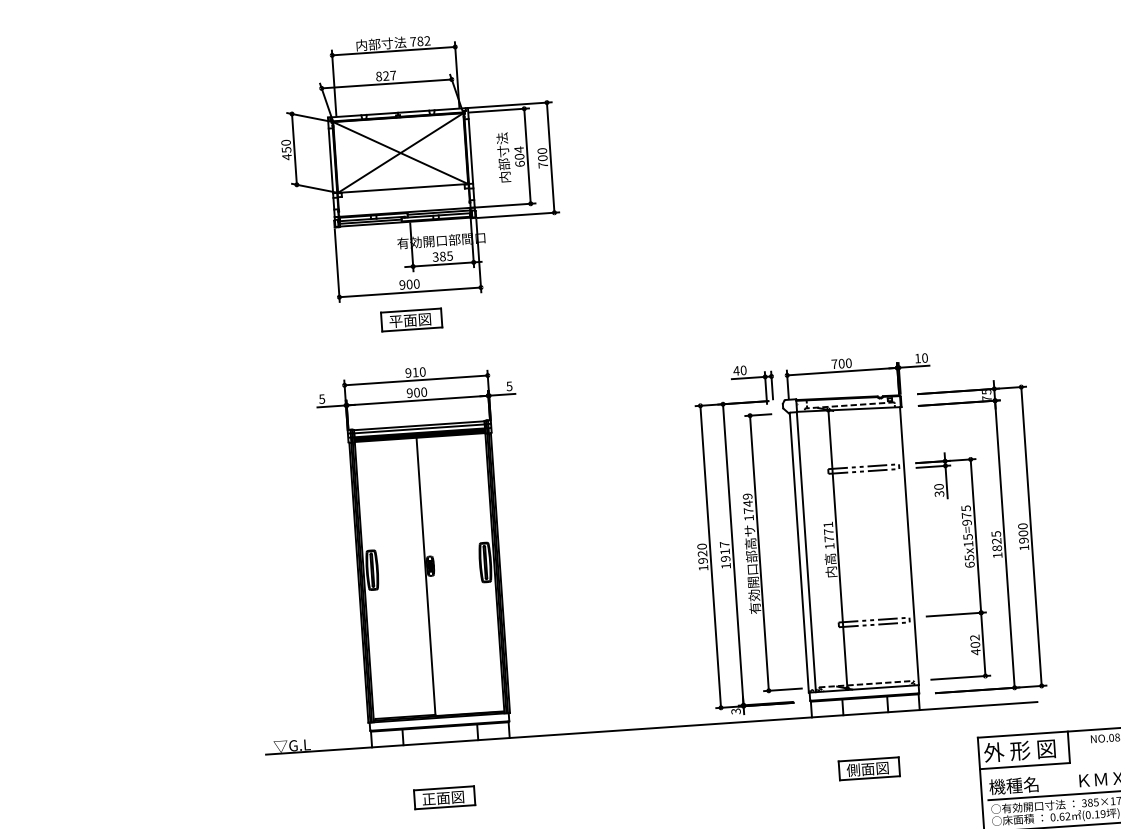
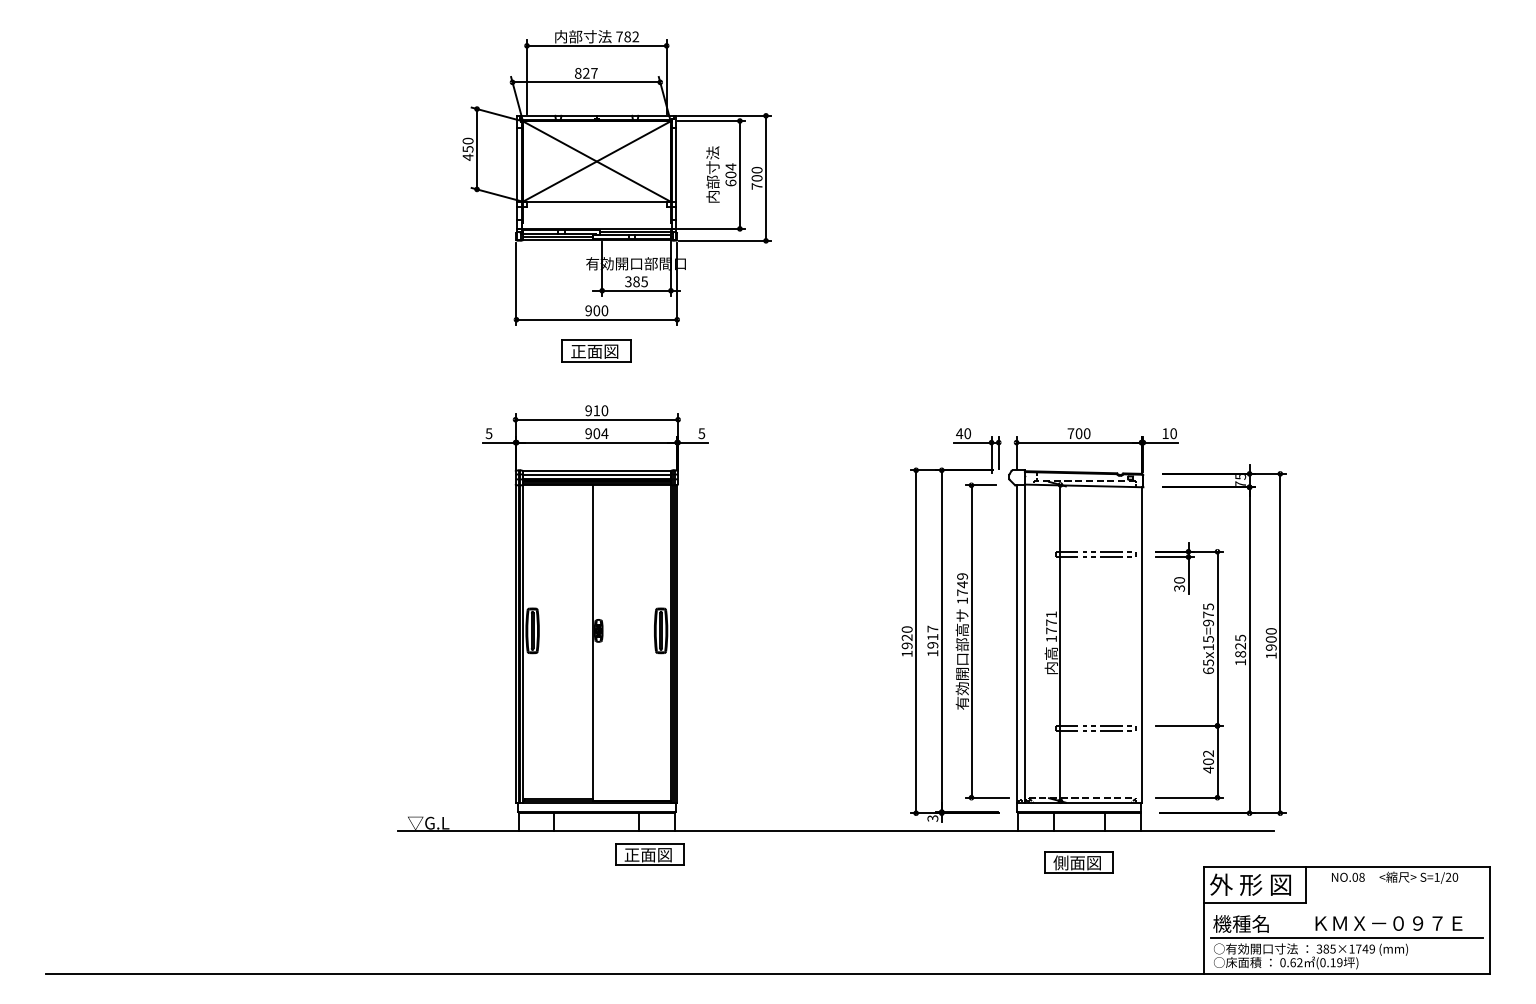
text: (395, 321) -> (578, 351), 平面図 -> 正面図
text: (423, 392) -> (604, 433), 900 -> 904
part: (868, 768) -> (1078, 862), moved
part: (444, 797) -> (649, 854), moved

